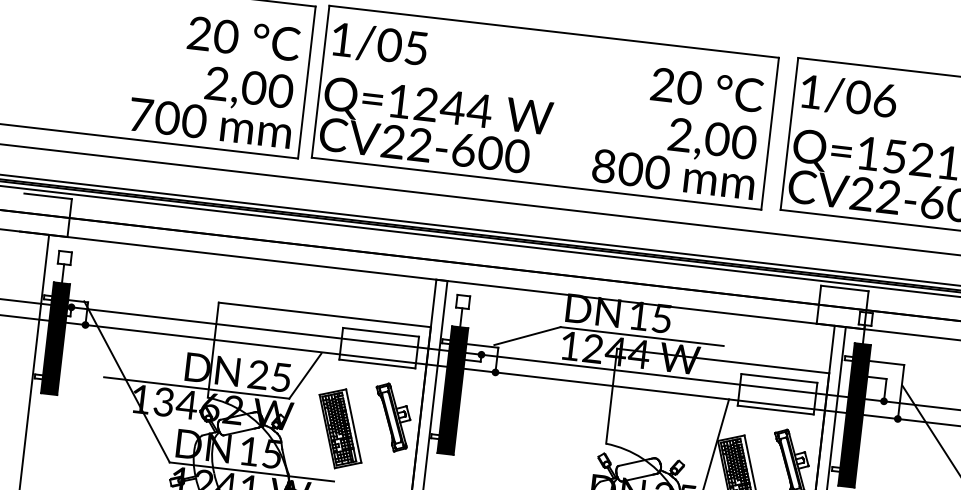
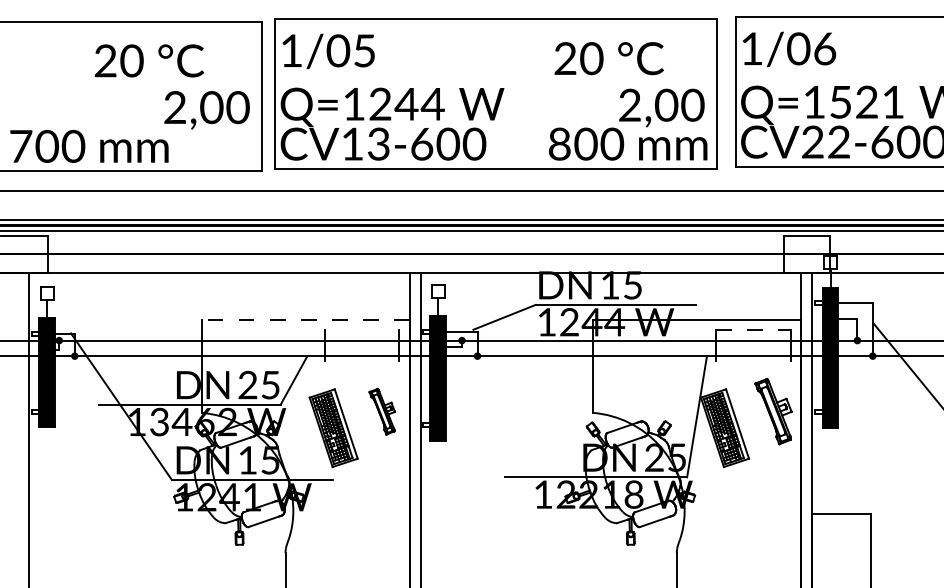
text: (244, 38) -> (149, 60), moved
text: (706, 89) -> (608, 58), moved
text: (210, 123) -> (89, 146), moved
text: (406, 142) -> (365, 143), CV22-600 -> CV13-600
line: (324, 314) -> (305, 319), solid -> dashed
line: (380, 332) -> (361, 330), removed
line: (376, 364) -> (361, 361), removed
line: (779, 378) -> (753, 330), solid -> dashed
line: (775, 410) -> (753, 361), removed
part: (392, 417) -> (382, 411), size x0.7

